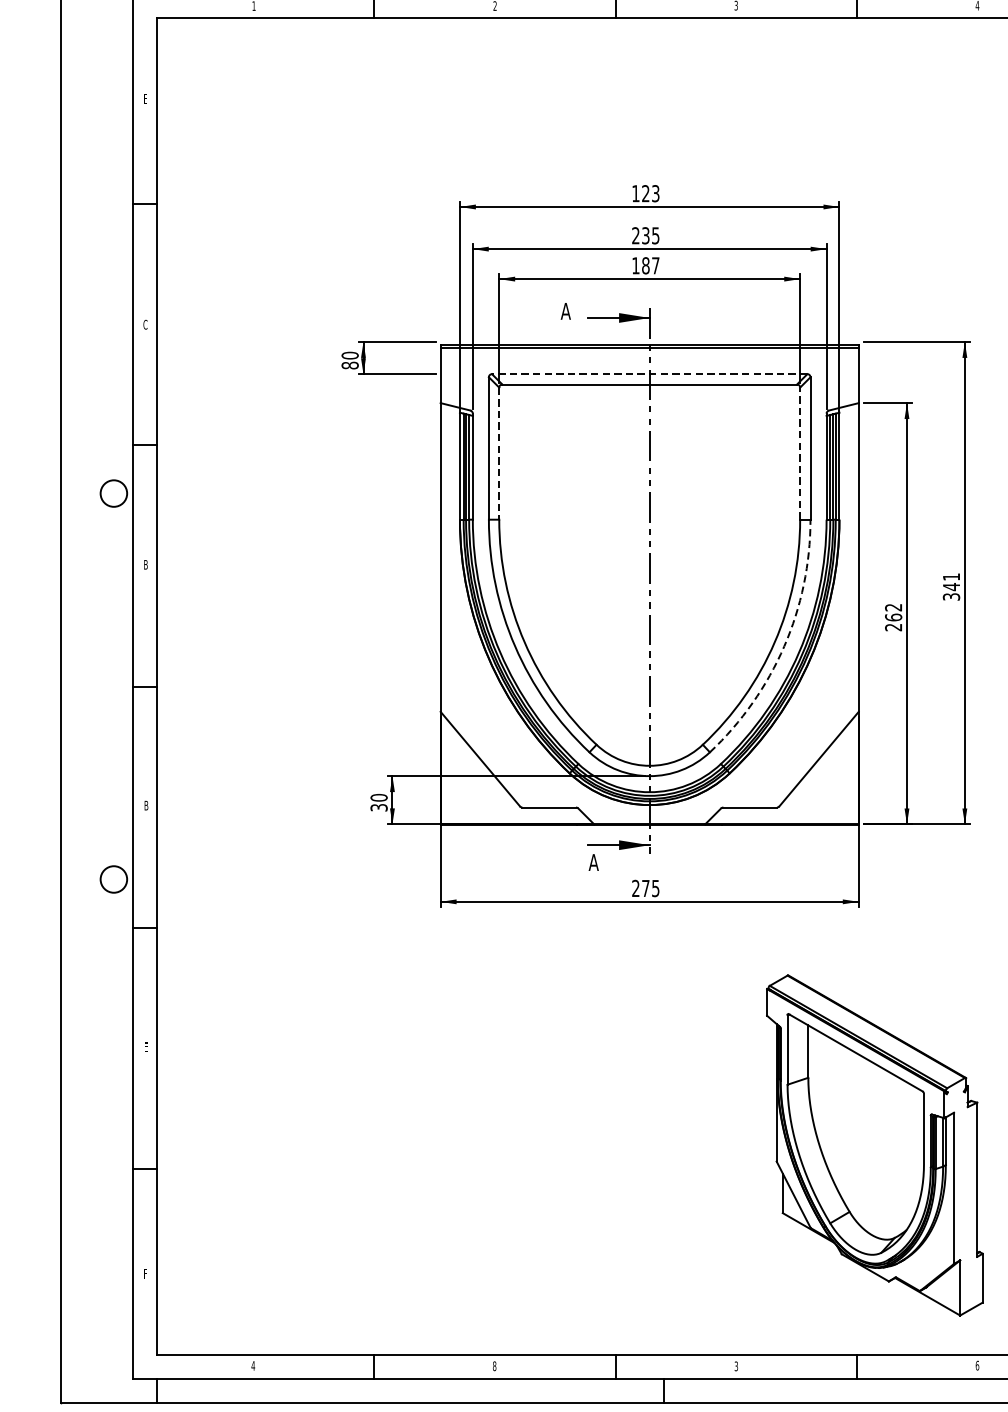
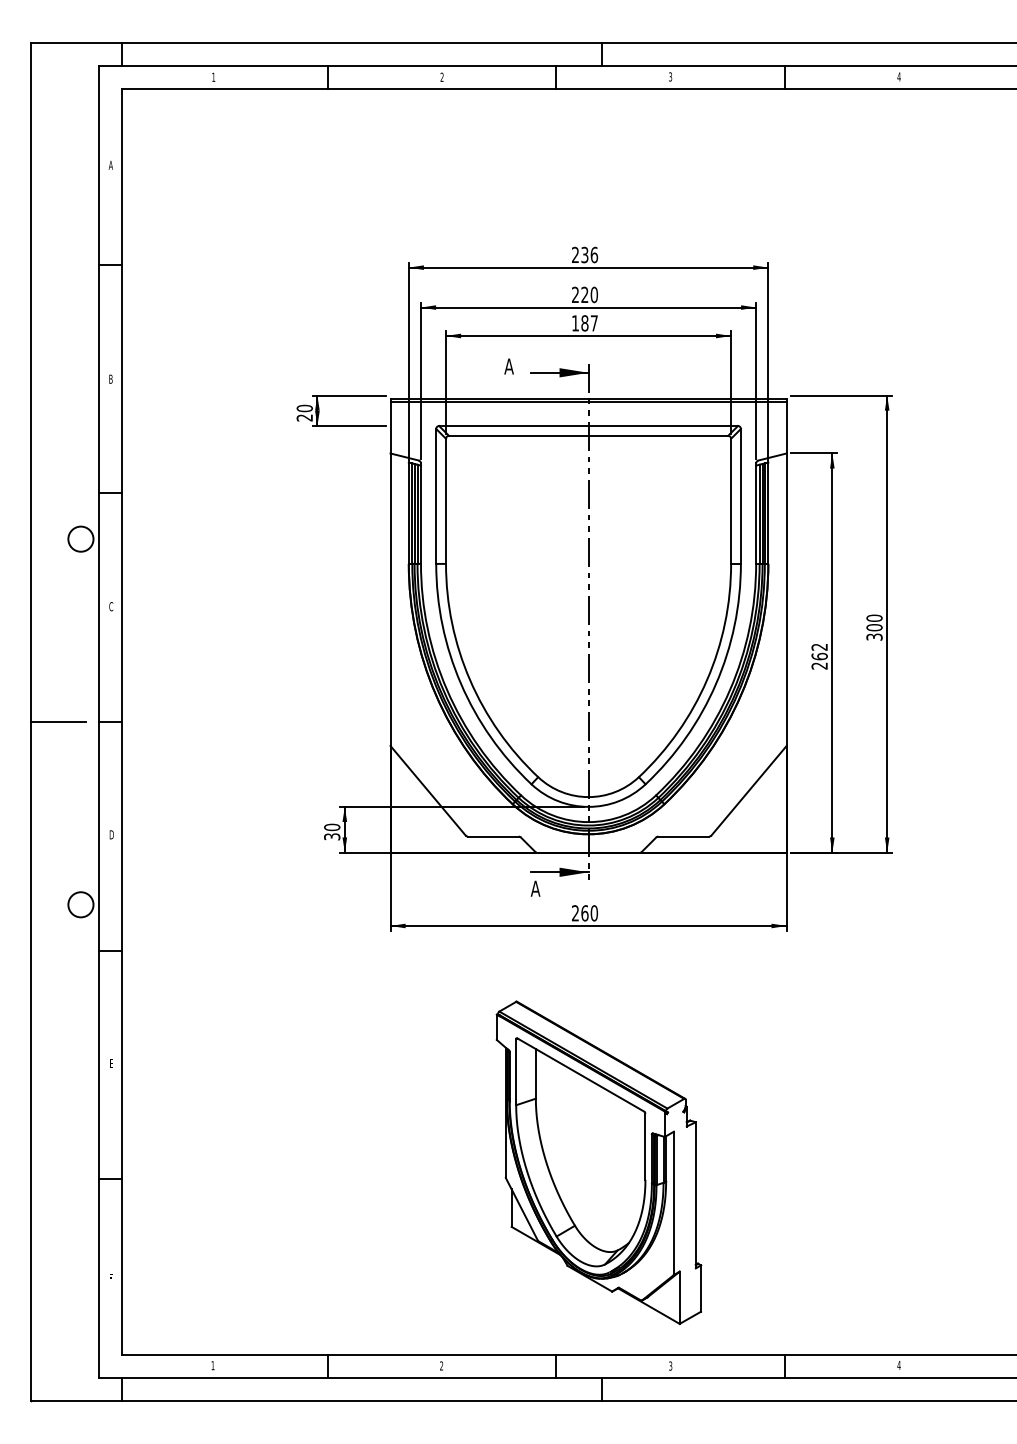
text: (145, 98) -> (110, 164), E -> A
text: (646, 193) -> (585, 254), 123 -> 236
text: (650, 235) -> (589, 294), 235 -> 220
text: (145, 323) -> (110, 378), C -> B
text: (349, 365) -> (304, 417), 80 -> 20
line: (649, 374) -> (588, 426), dashed -> solid
line: (499, 453) -> (446, 501), dashed -> solid
line: (800, 453) -> (731, 501), dashed -> solid
text: (146, 564) -> (111, 606), B -> C
text: (951, 581) -> (874, 622), 341 -> 300
arc: (784, 645) -> (716, 683), dashed -> solid
line: (89, 686) -> (57, 721), added
text: (146, 805) -> (111, 834), B -> D
text: (650, 888) -> (589, 913), 275 -> 260
part: (874, 1145) -> (598, 1162), moved
text: (976, 1364) -> (898, 1364), 6 -> 4
text: (252, 1365) -> (212, 1365), 4 -> 1
text: (494, 1365) -> (441, 1365), 8 -> 2

